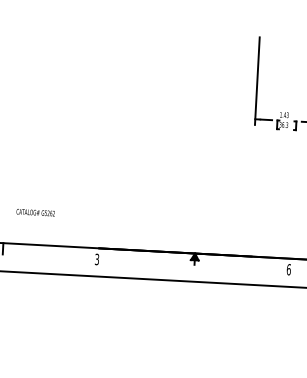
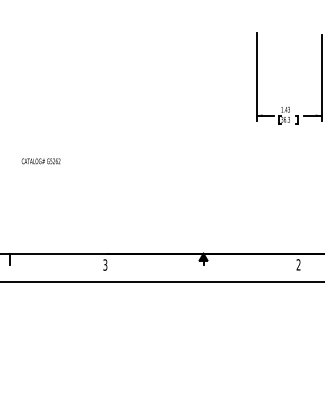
text: (35, 212) -> (40, 161), moved
text: (288, 269) -> (298, 264), 6 -> 2

